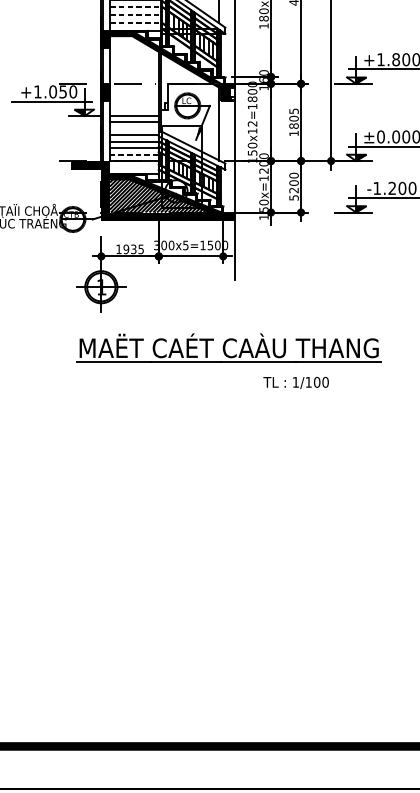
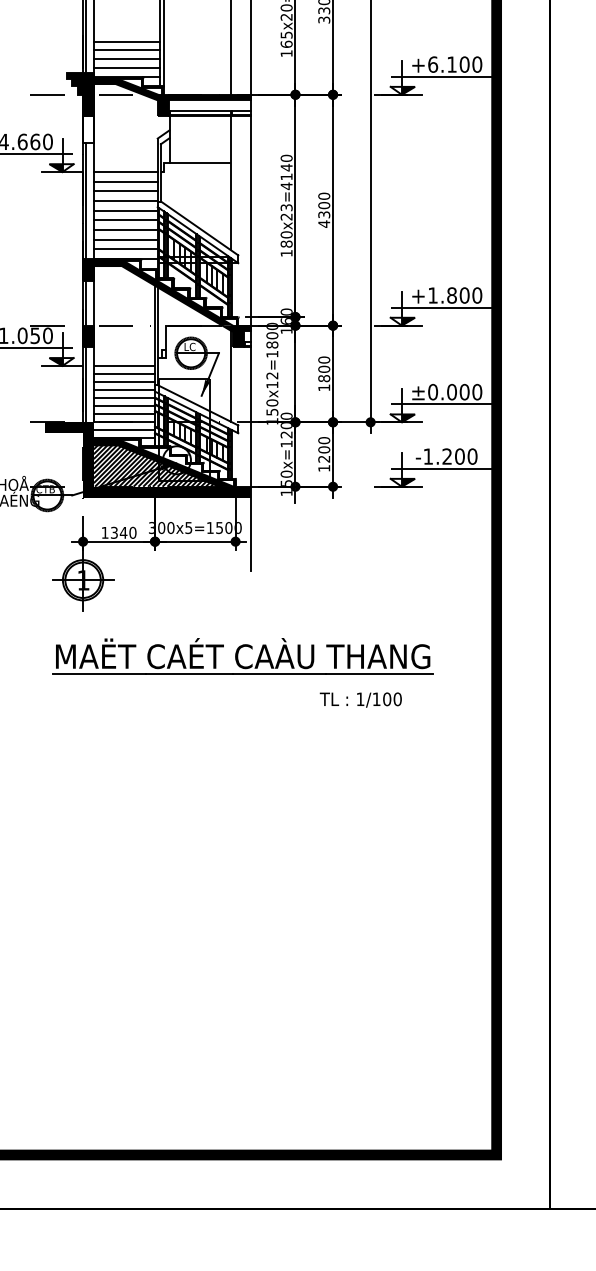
line: (135, 7) -> (125, 230), dashed -> solid
line: (135, 14) -> (125, 239), dashed -> solid
line: (135, 22) -> (125, 249), dashed -> solid
text: (294, 110) -> (324, 359), 1805 -> 1800
line: (134, 129) -> (124, 382), added
line: (134, 154) -> (124, 414), dashed -> solid
line: (134, 167) -> (124, 430), added
text: (294, 197) -> (324, 468), 5200 -> 1200
text: (133, 249) -> (123, 532), 1935 -> 1340
text: (295, 382) -> (360, 699), moved

